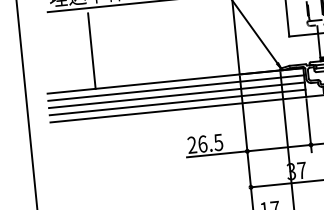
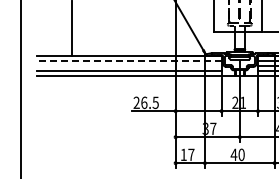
line: (175, 87) -> (128, 60), solid -> dashed
line: (175, 95) -> (128, 66), removed

